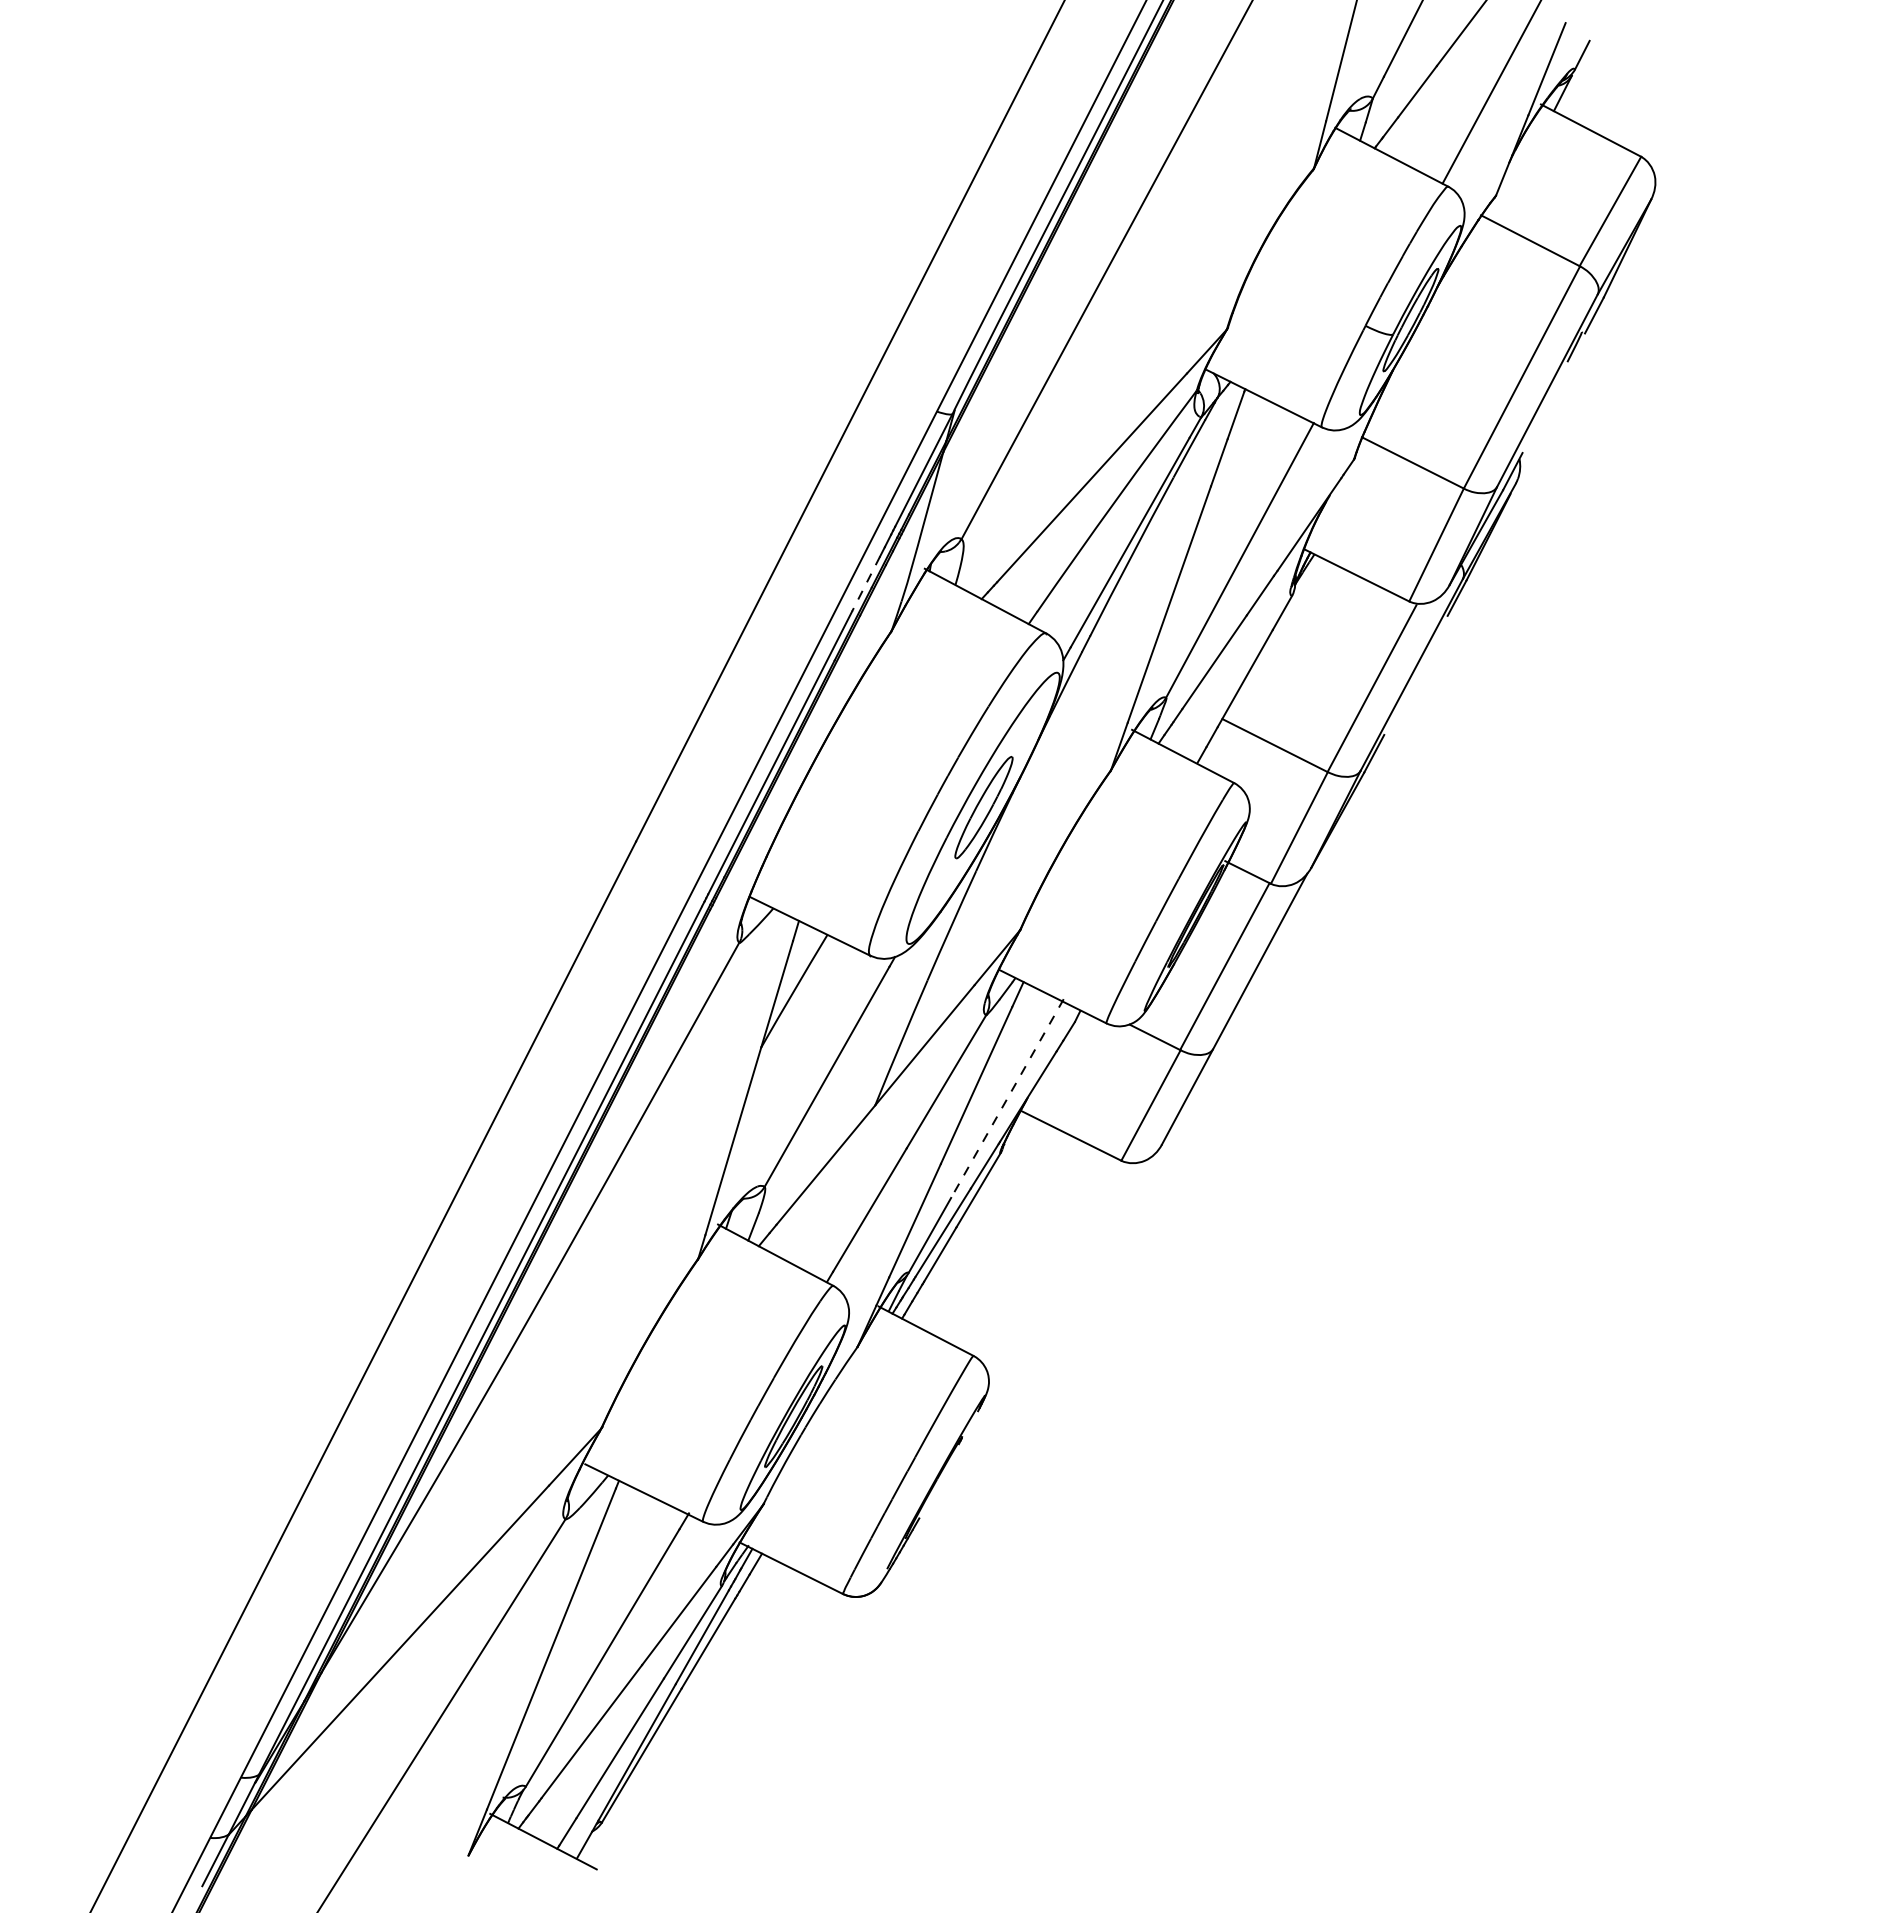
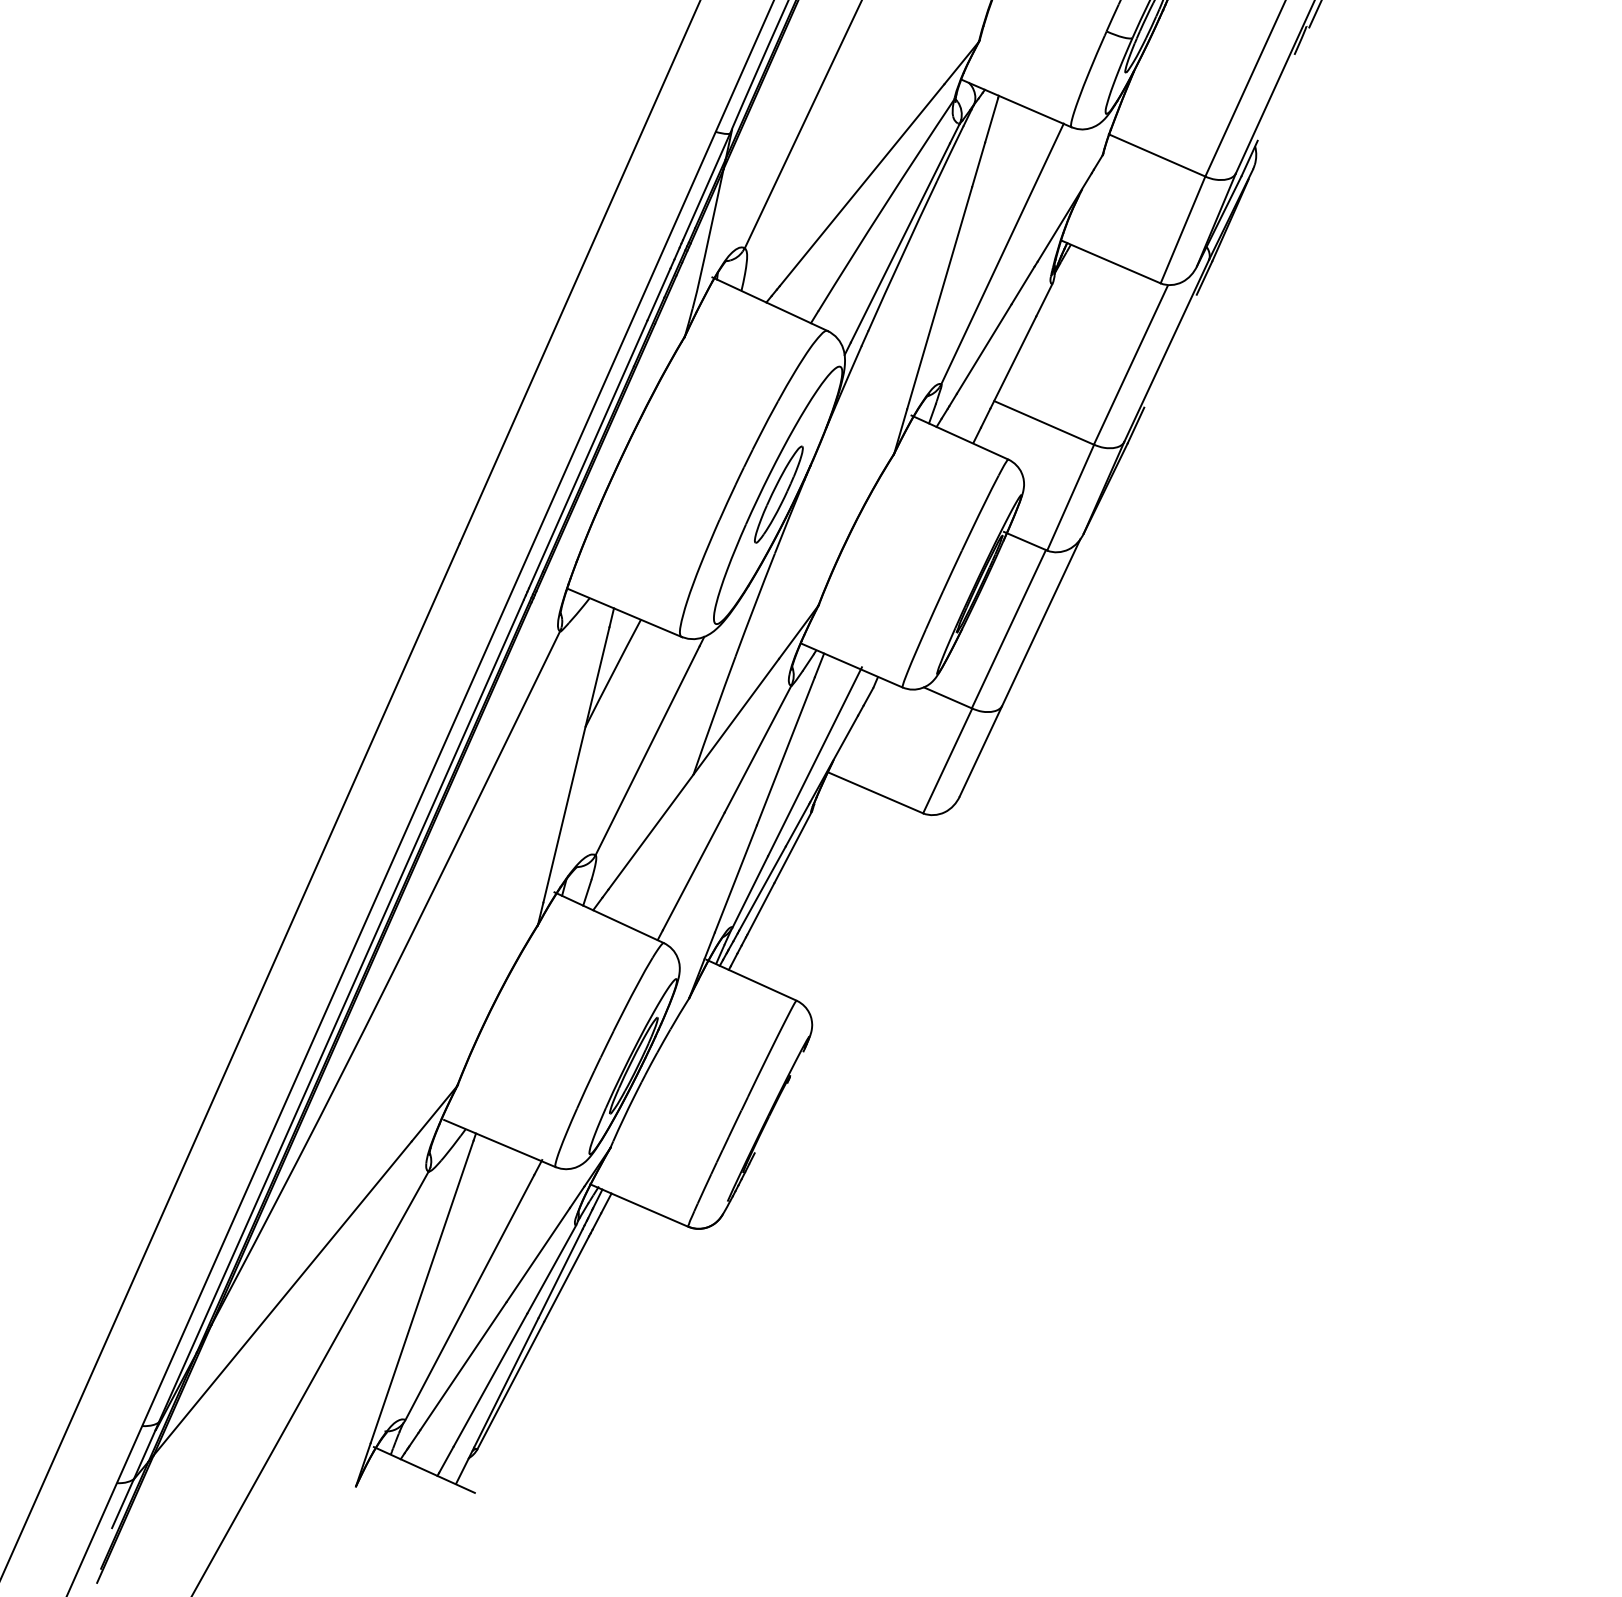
line: (866, 584) -> (659, 294), dashed -> solid
line: (1007, 1098) -> (815, 761), dashed -> solid

